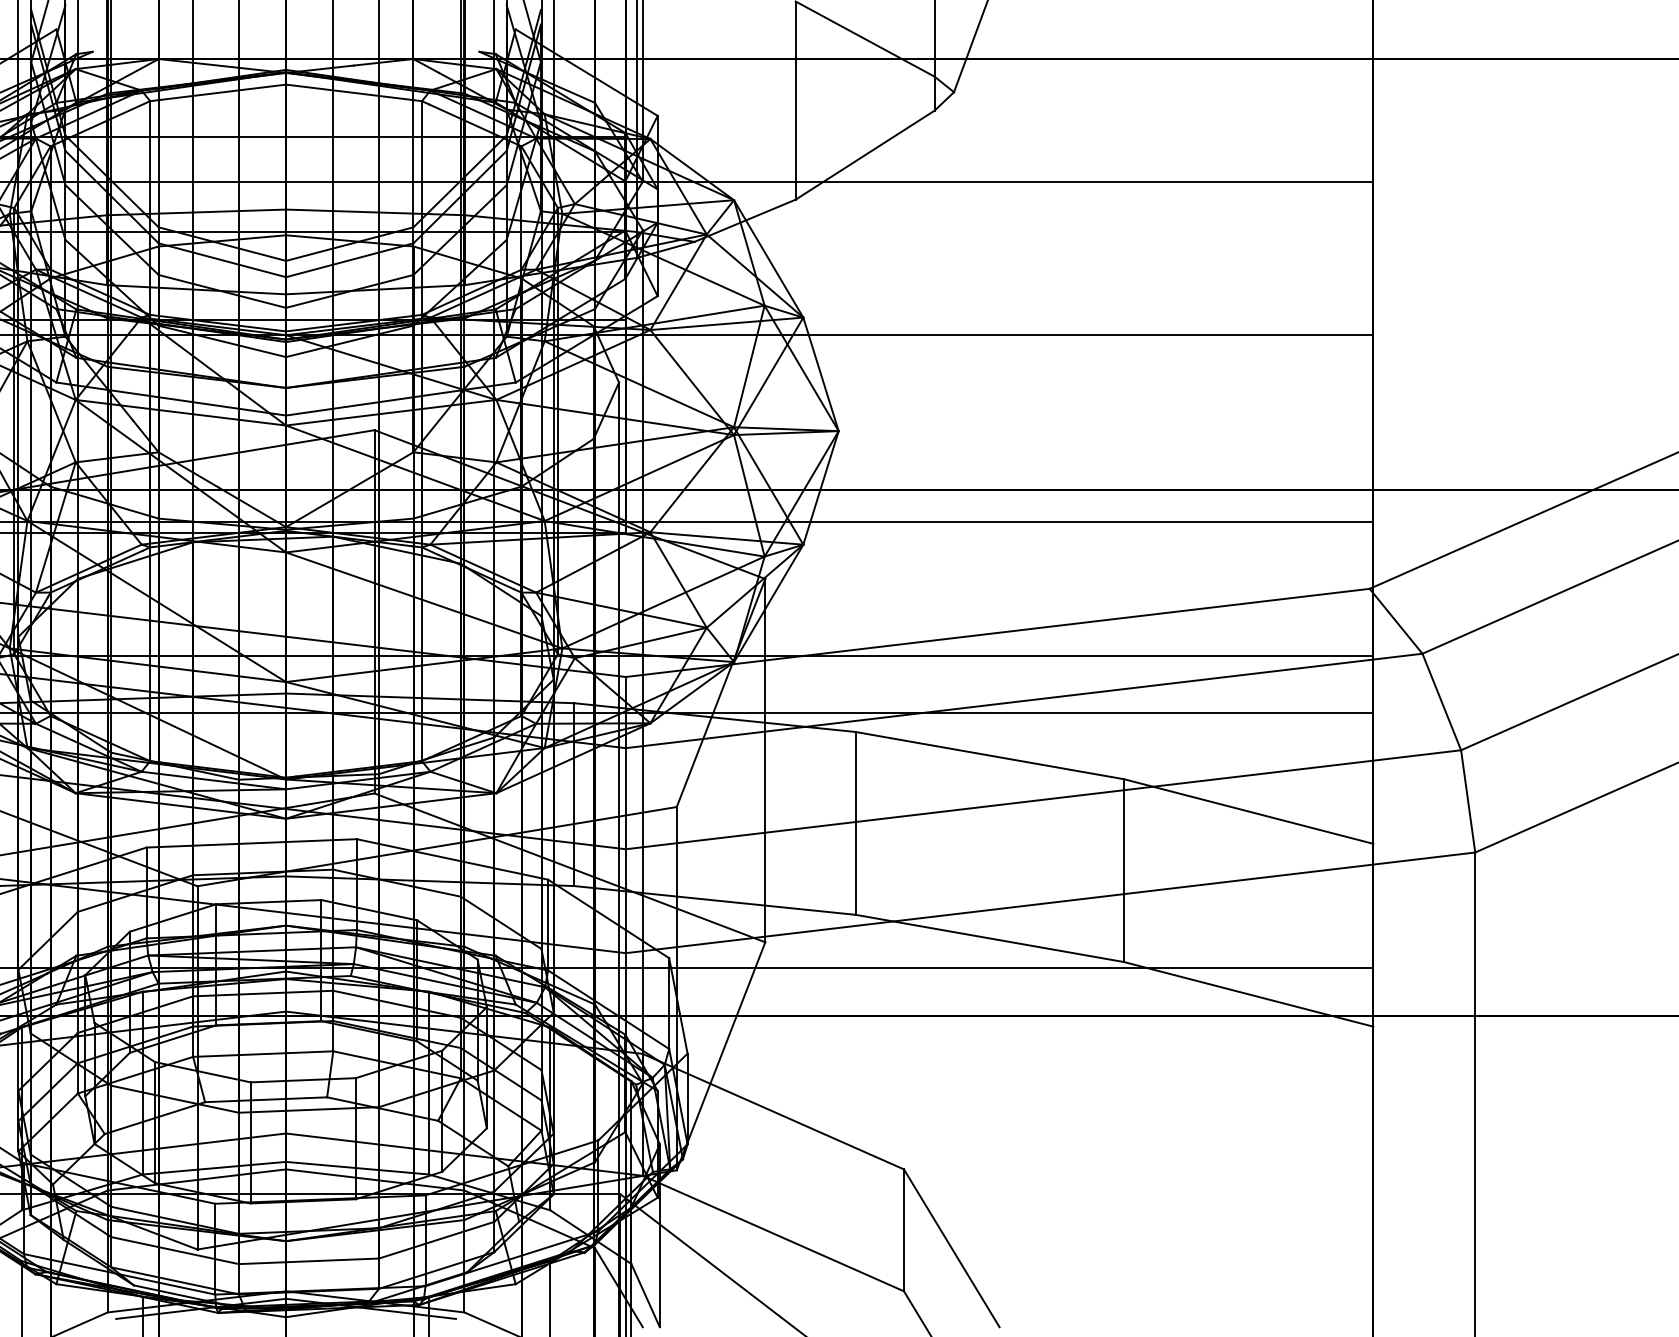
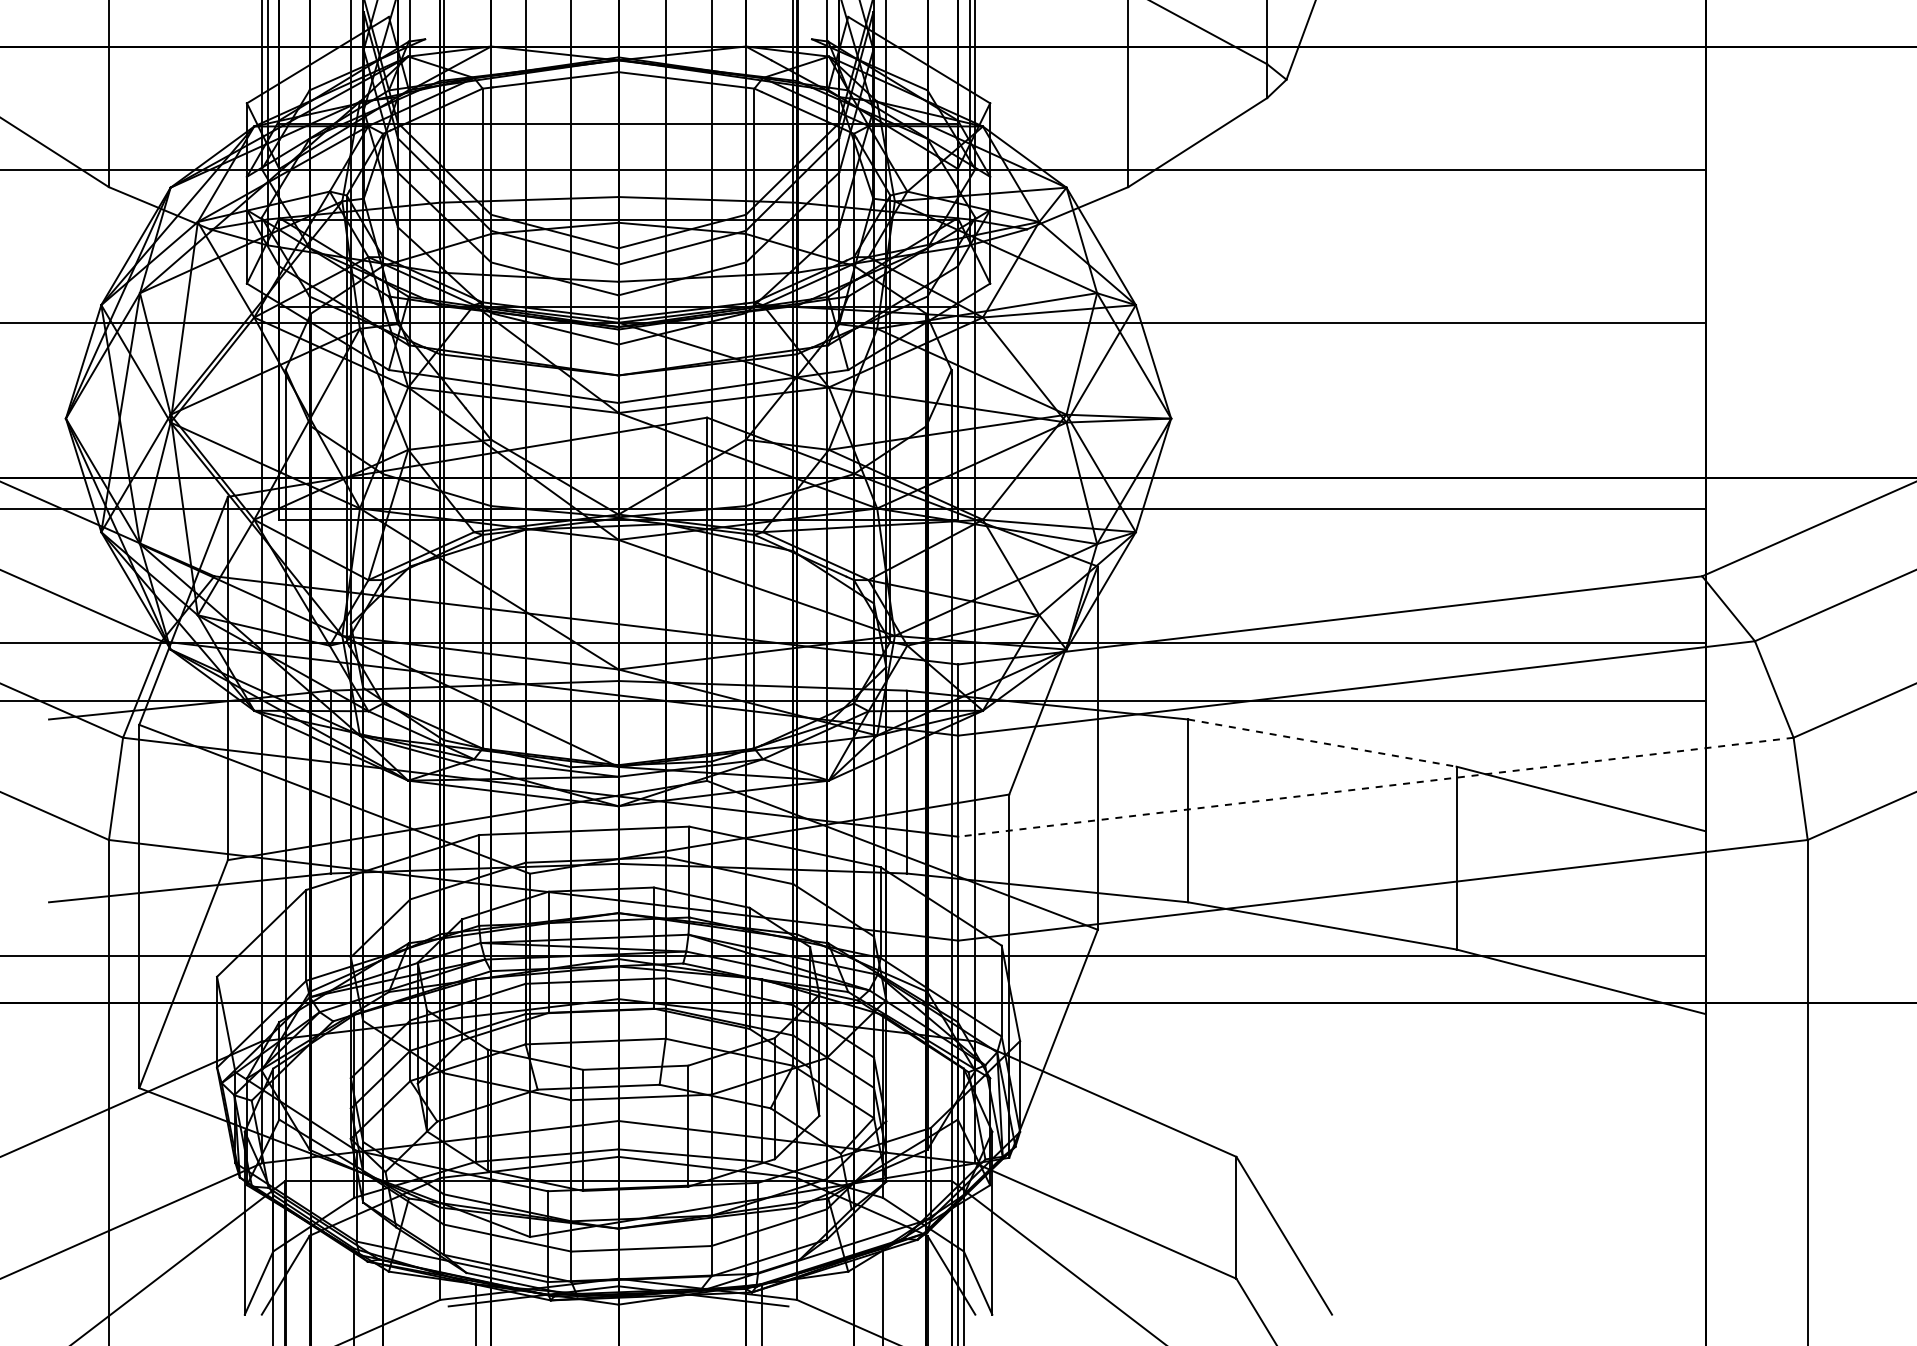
line: (990, 756) -> (1322, 743), solid -> dashed
line: (1043, 800) -> (1375, 787), solid -> dashed

